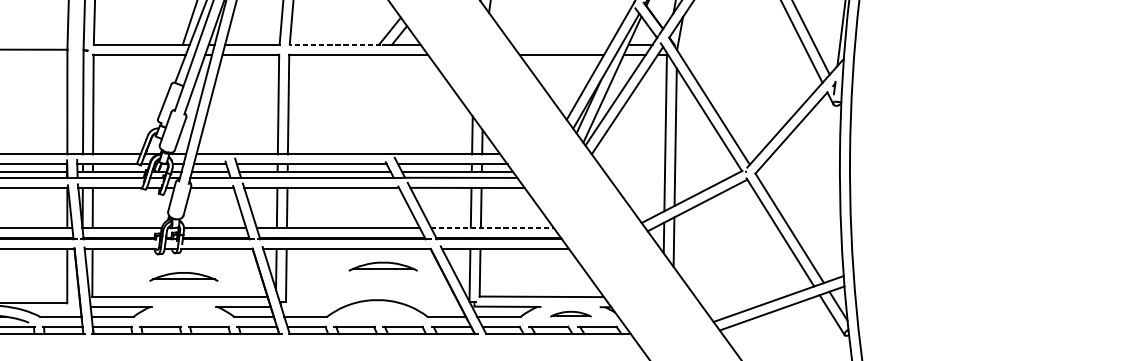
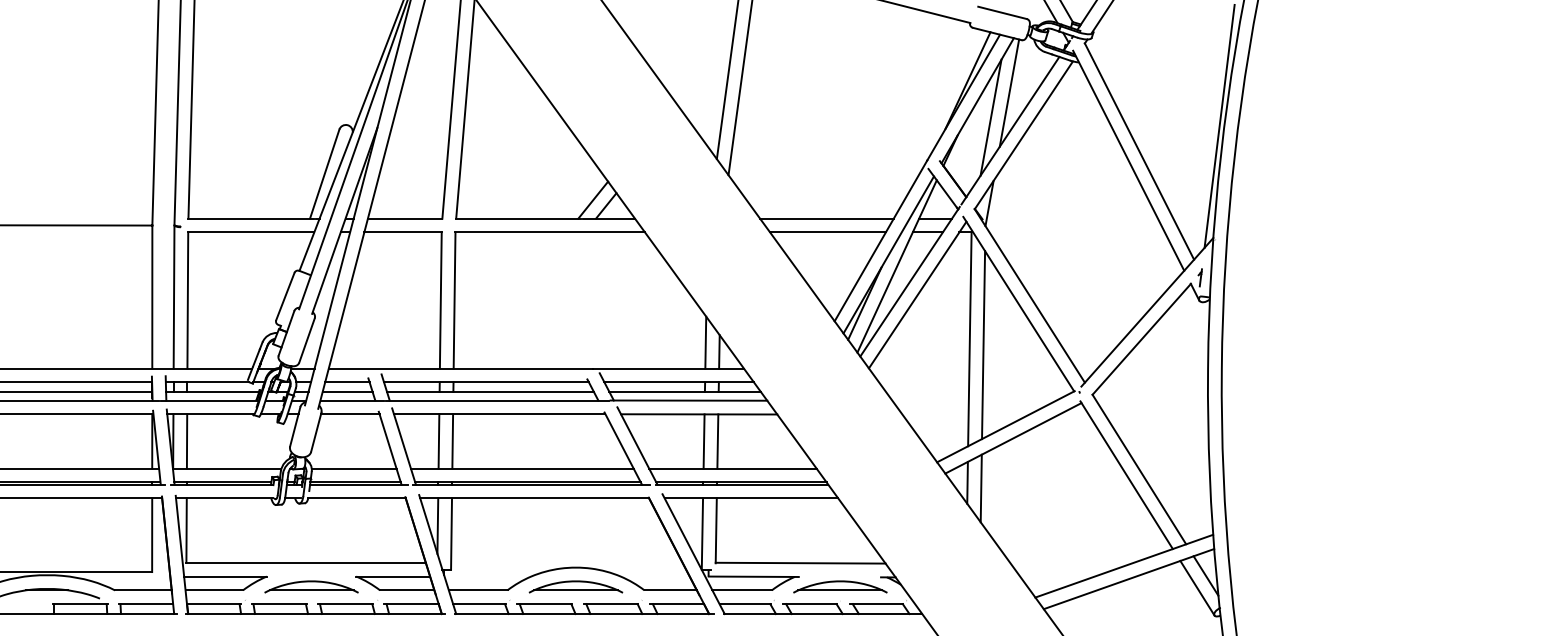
line: (334, 44) -> (517, 218), dashed -> solid
line: (560, 44) -> (826, 218), added
line: (491, 227) -> (732, 468), dashed -> solid
part: (382, 266) -> (575, 586), moved
part: (183, 276) -> (311, 586), moved
part: (570, 313) -> (840, 586), size x1.67

